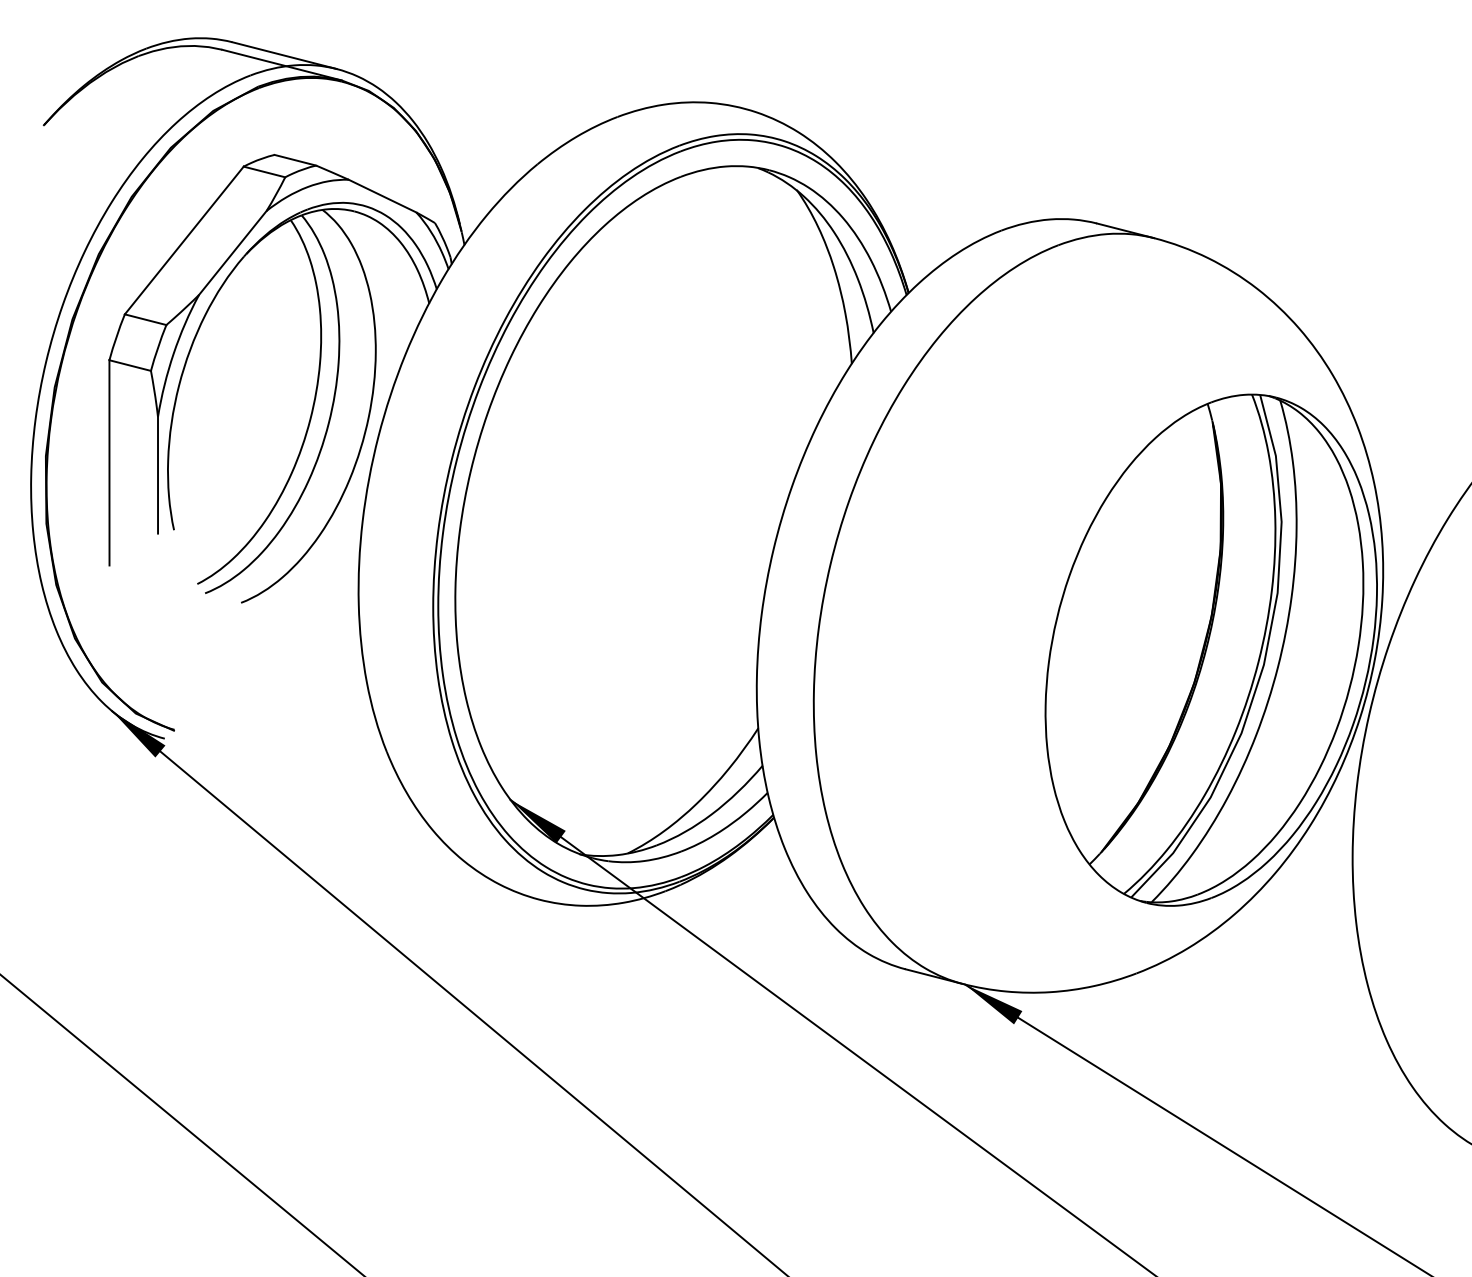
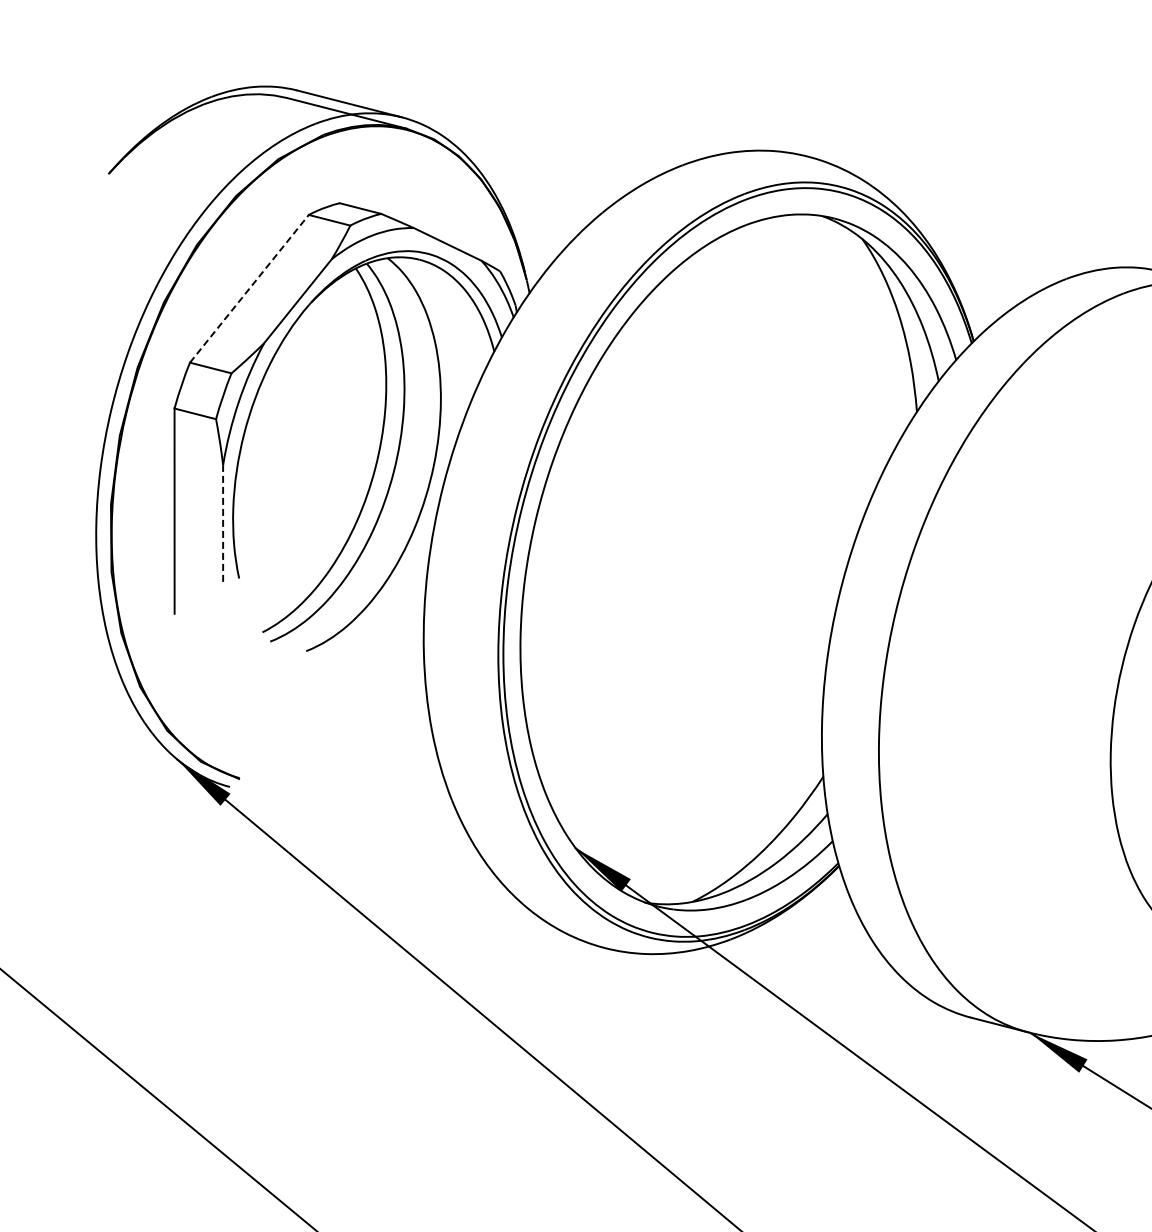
line: (184, 240) -> (249, 288), solid -> dashed
line: (158, 474) -> (223, 522), solid -> dashed

